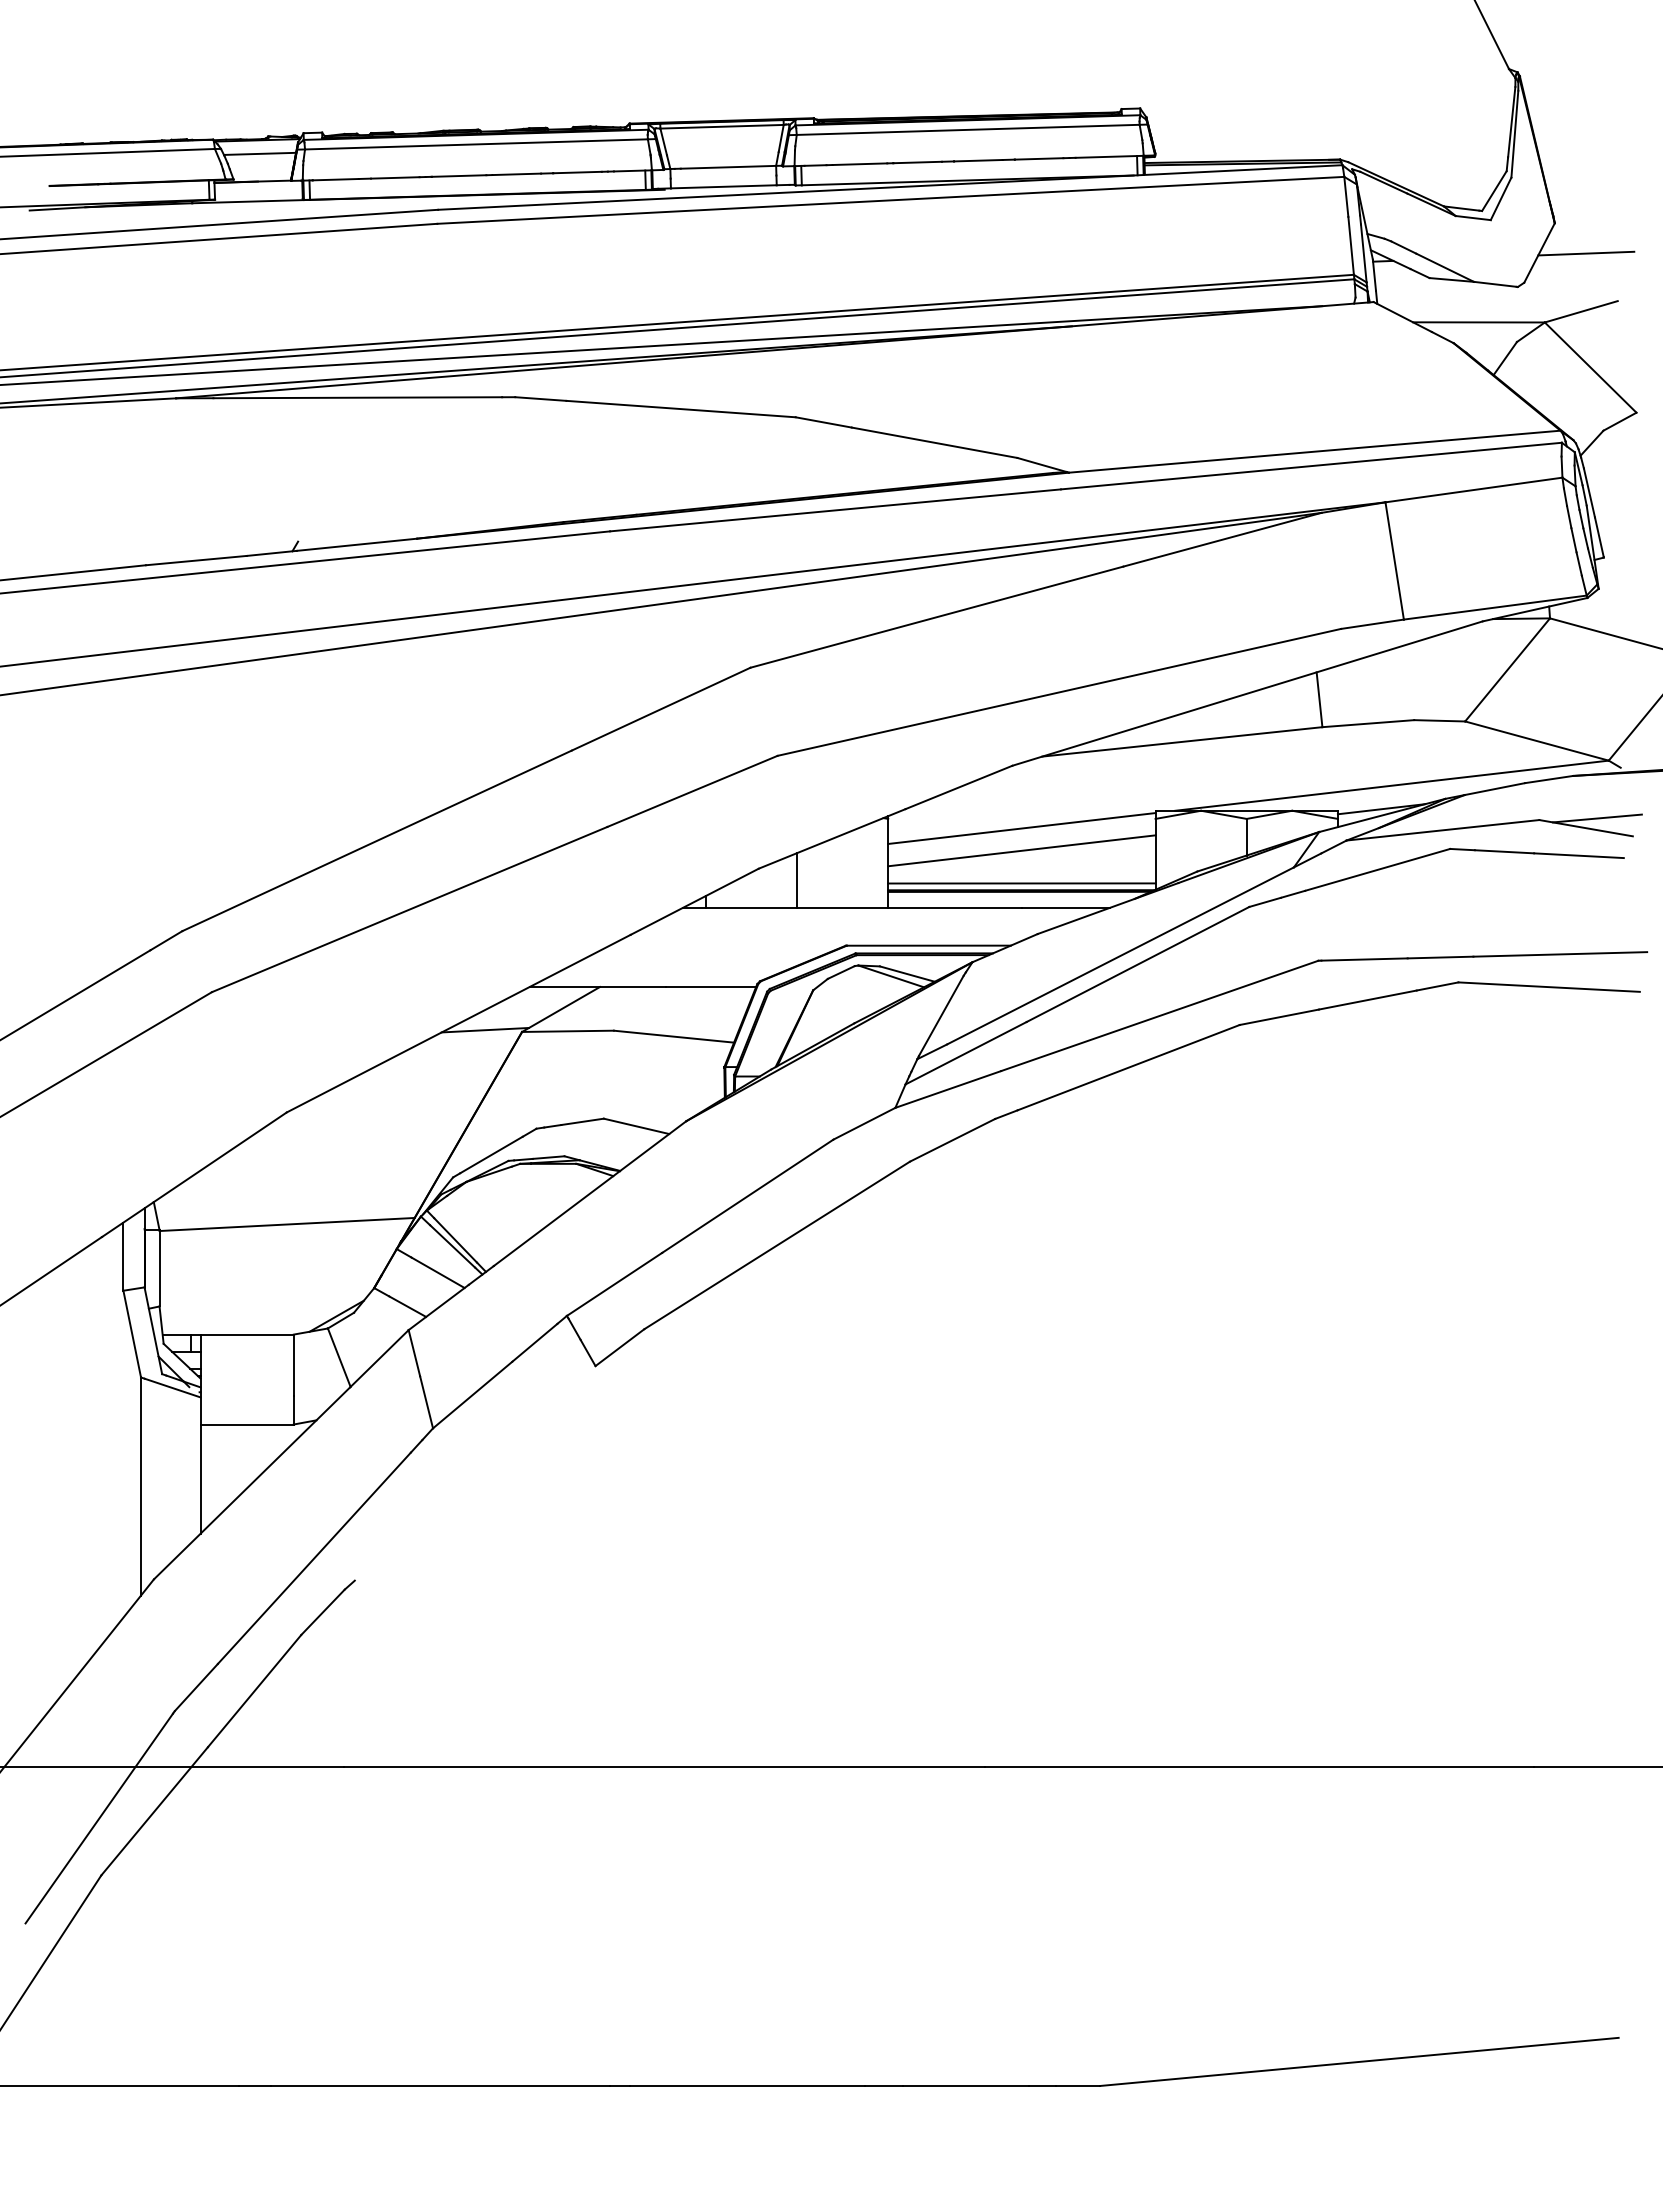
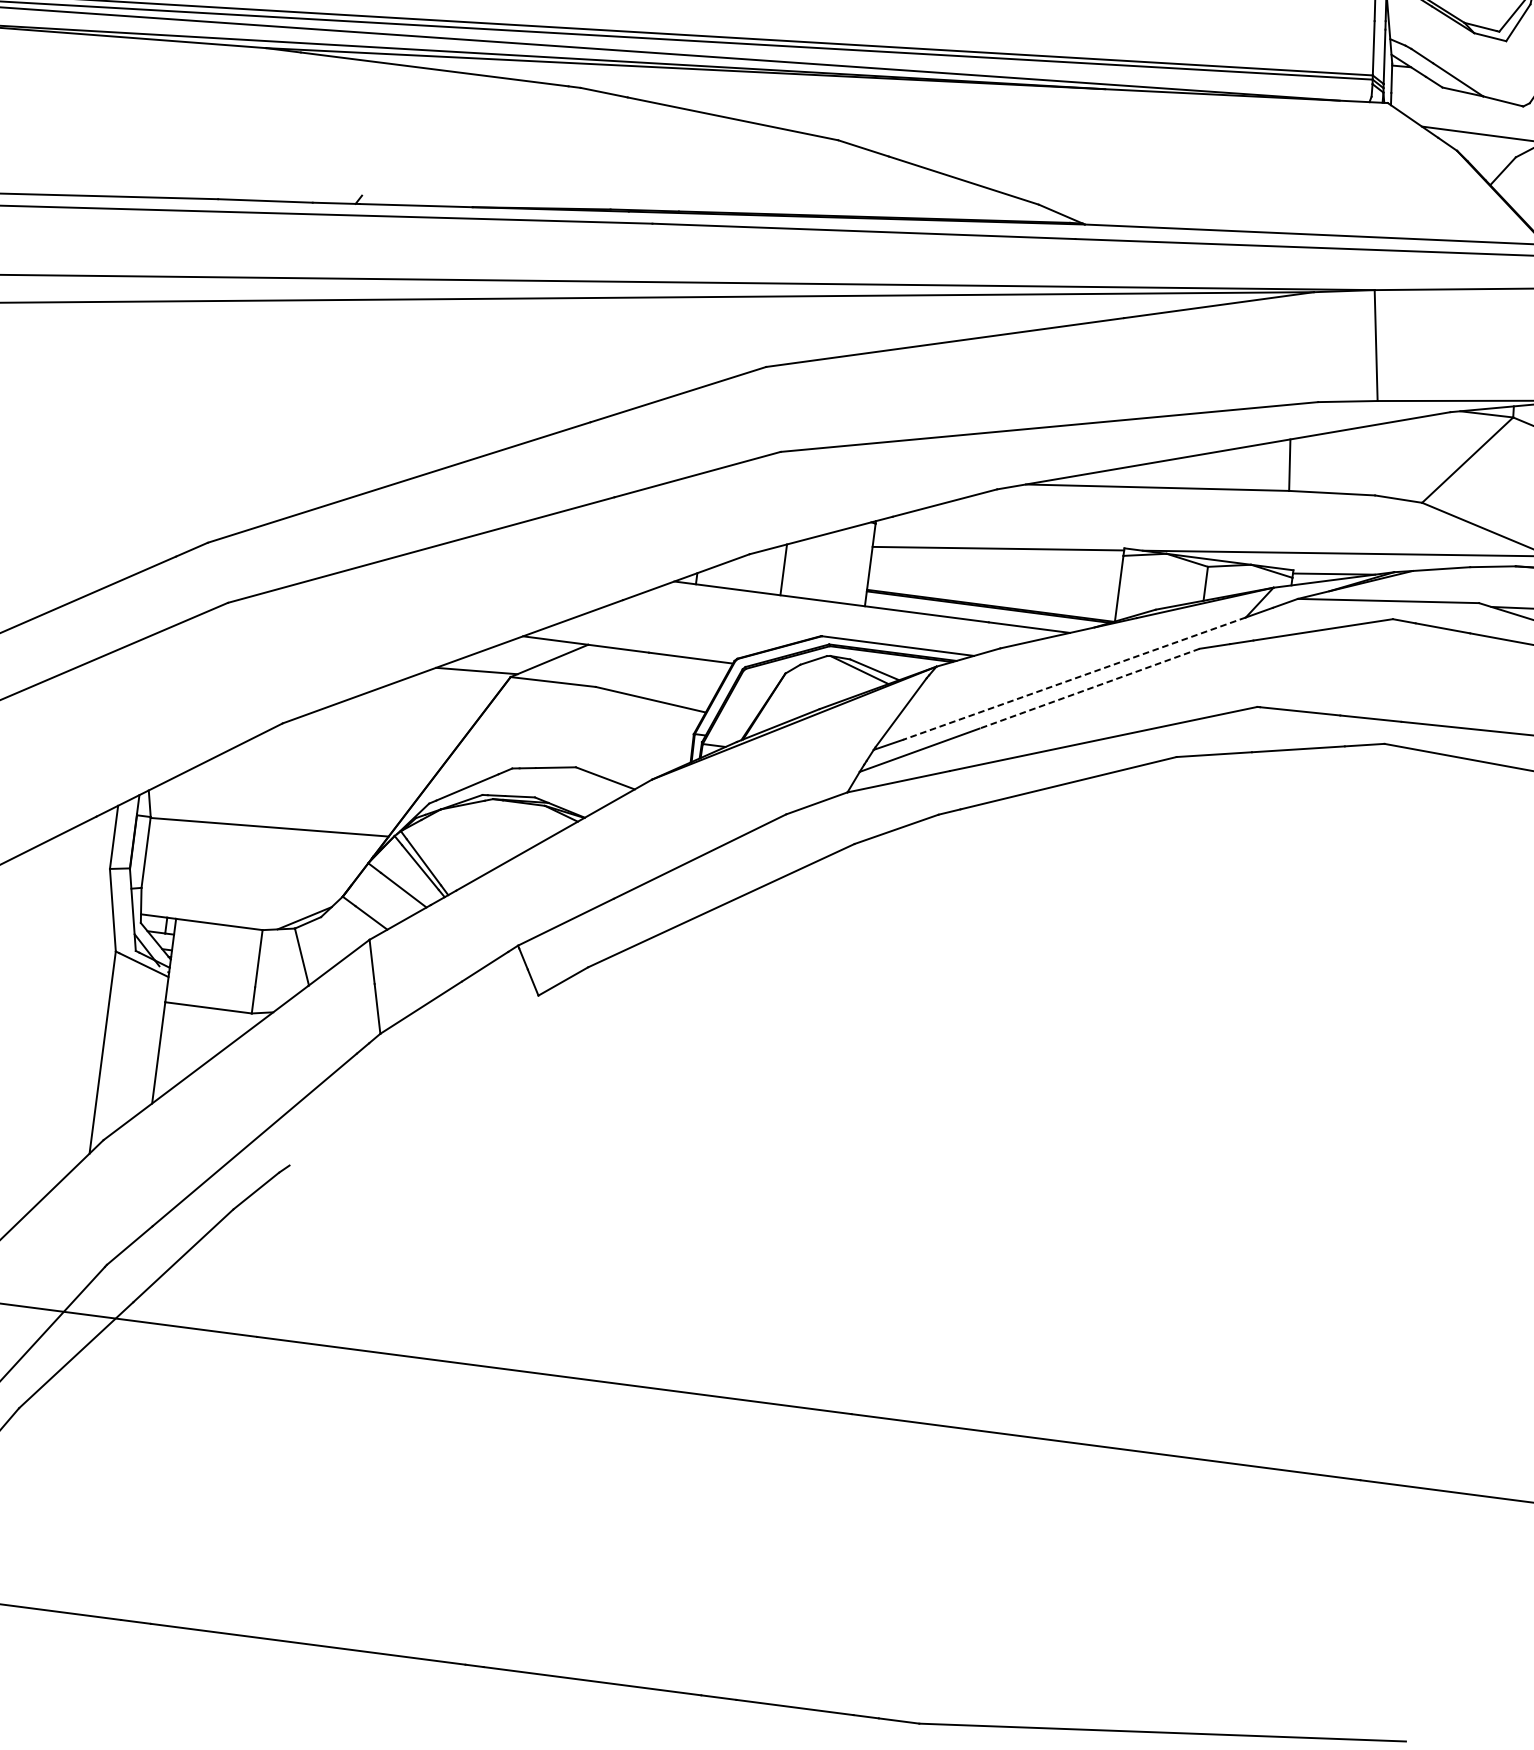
line: (1021, 850) -> (995, 569), removed
line: (1021, 883) -> (991, 599), removed
line: (1120, 955) -> (1074, 678), solid -> dashed
line: (1137, 964) -> (1089, 688), solid -> dashed

